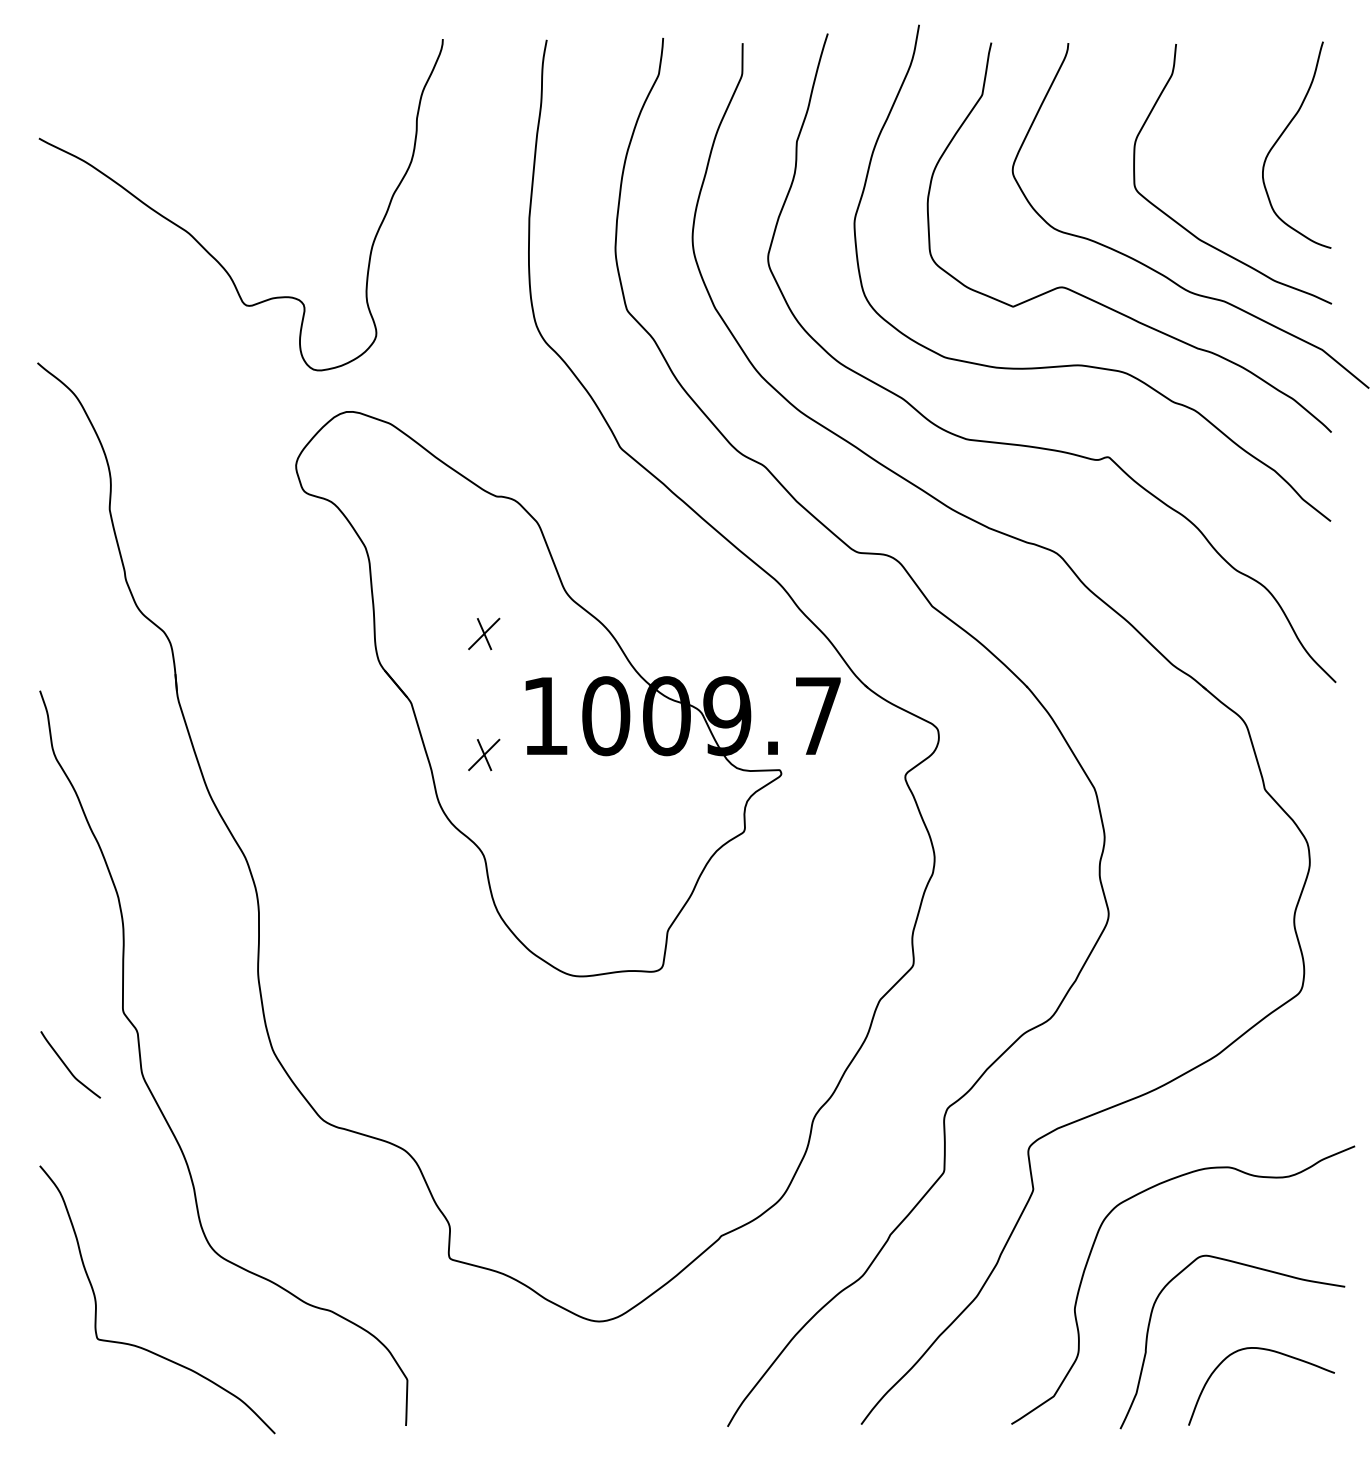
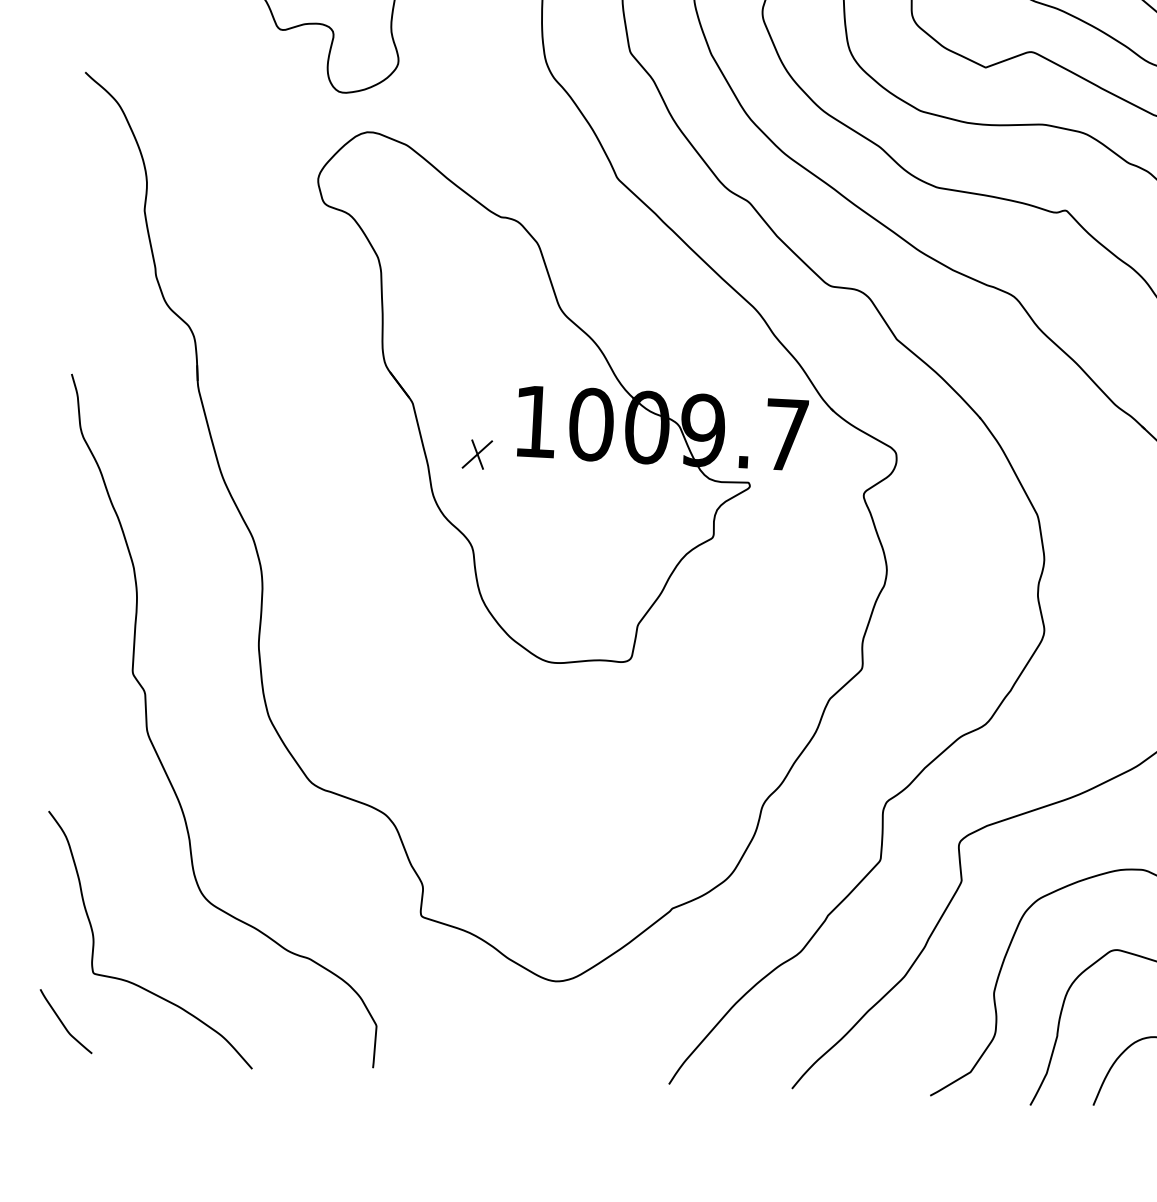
part: (484, 633) -> (483, 342), removed
curve: (67, 1066) -> (63, 1022), moved

